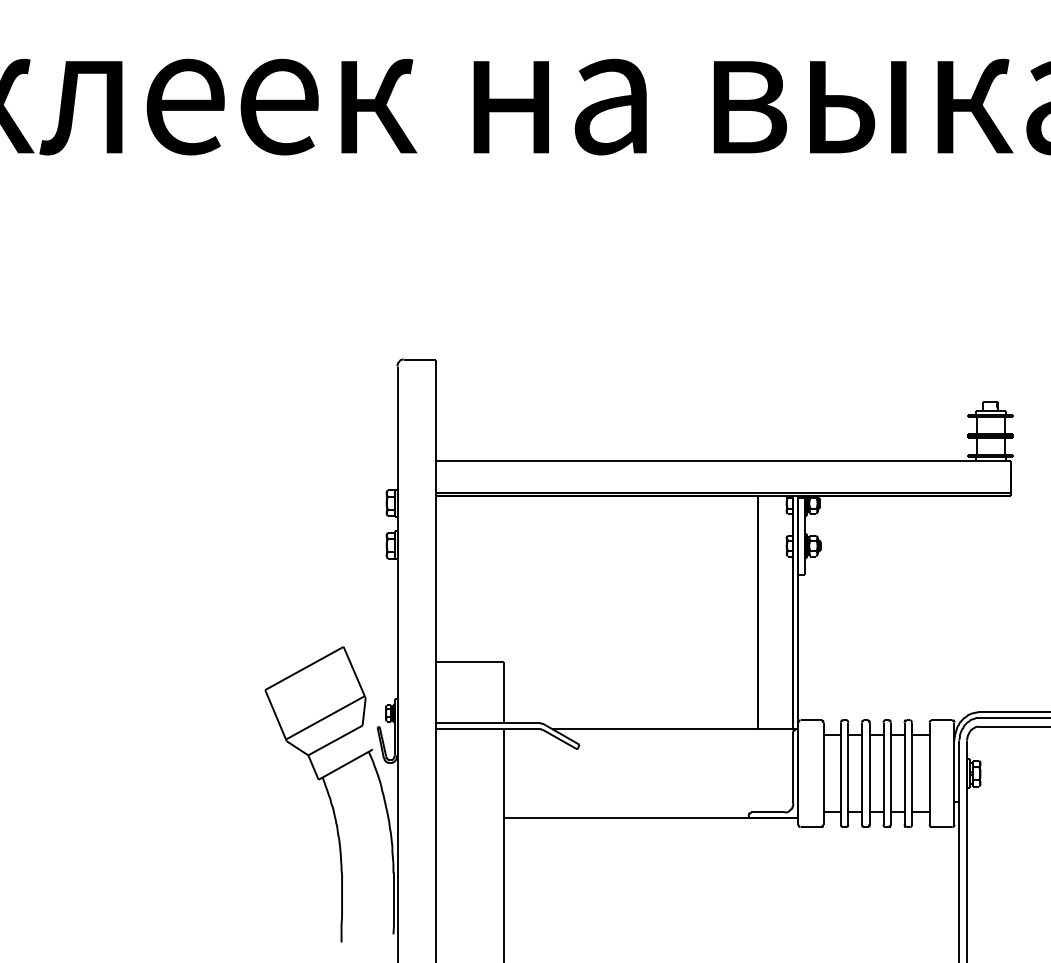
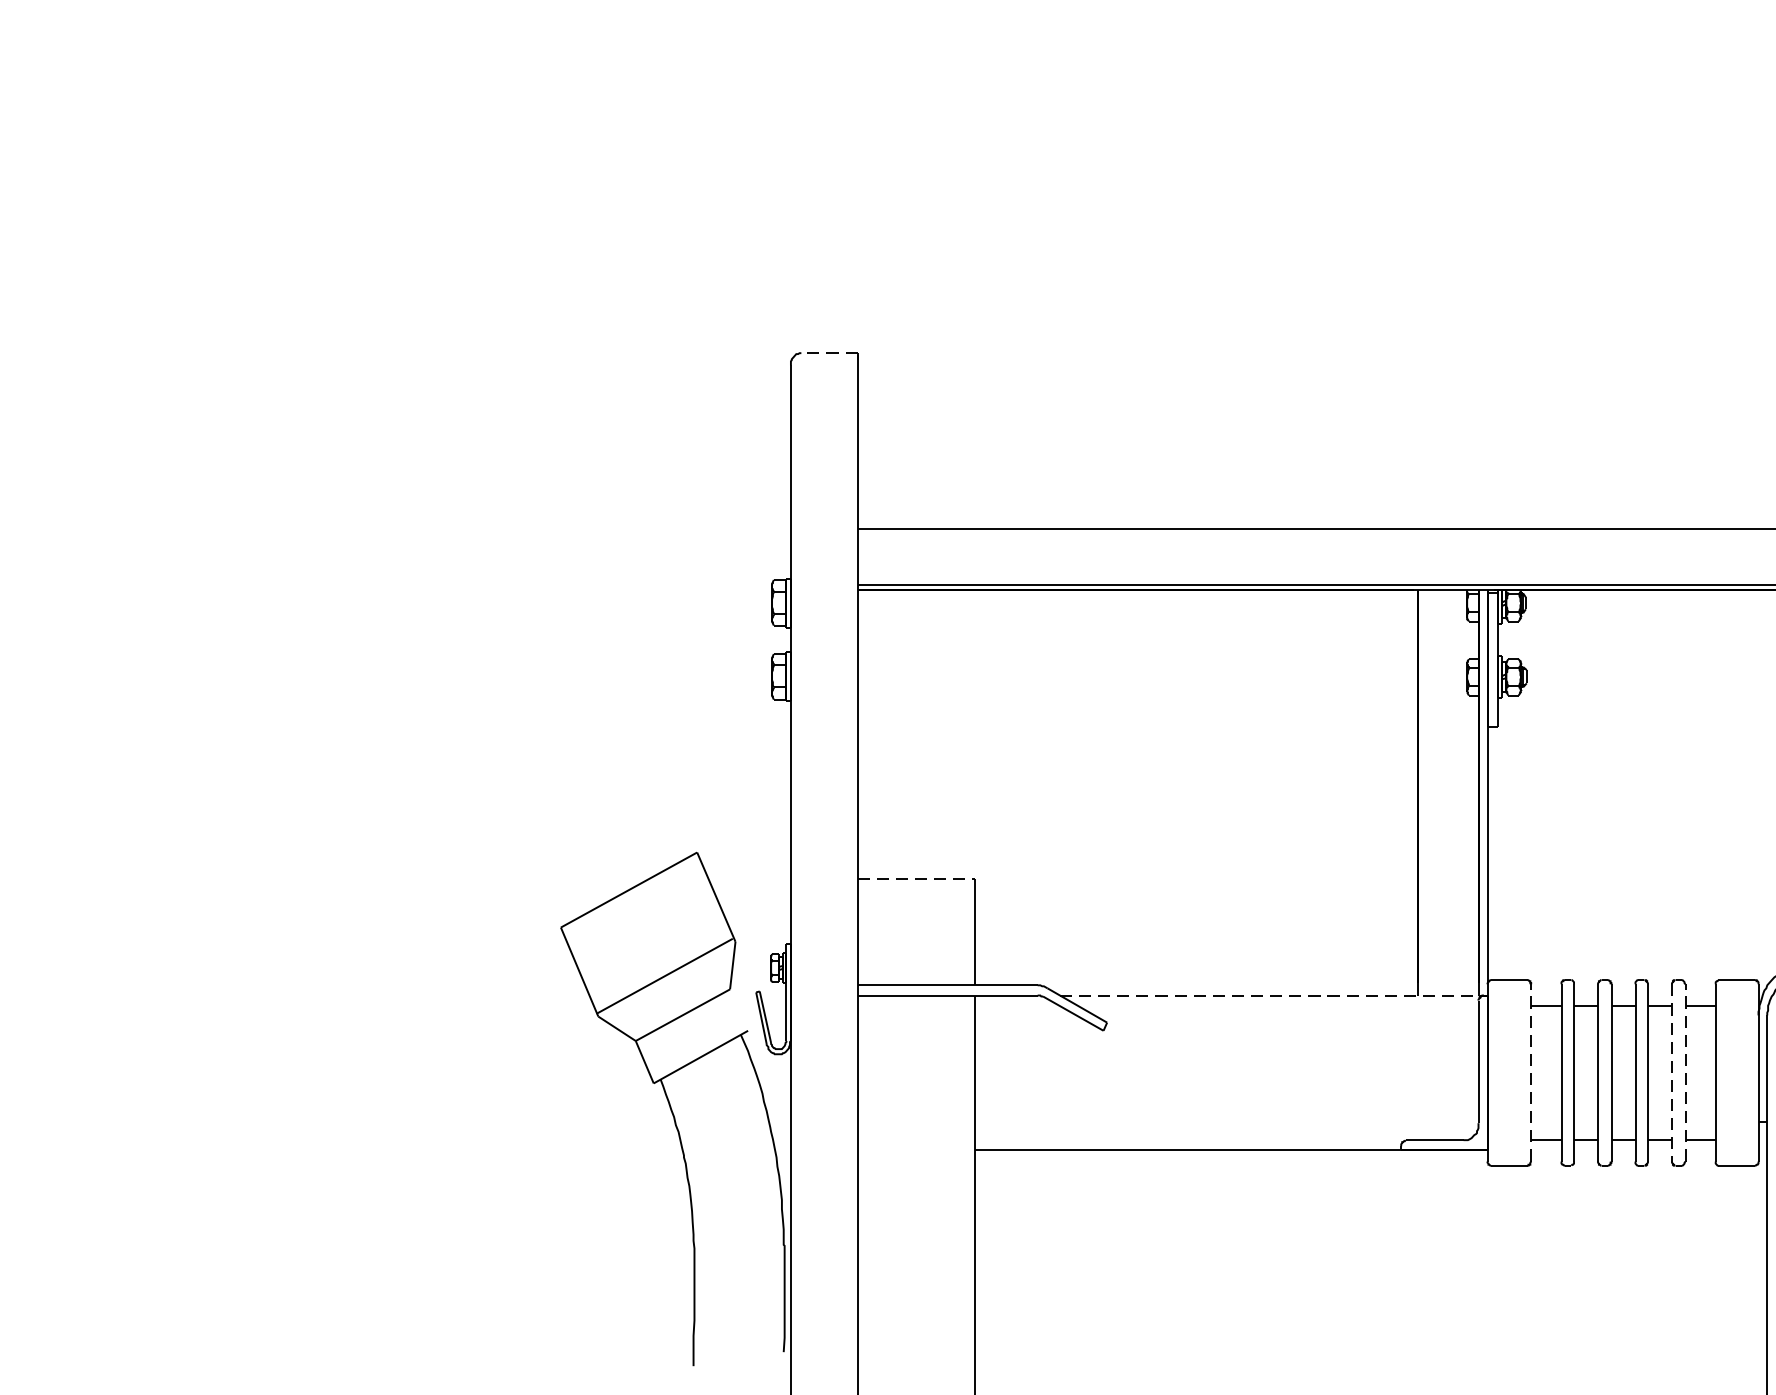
line: (419, 359) -> (829, 353), solid -> dashed
line: (469, 662) -> (915, 879), solid -> dashed
line: (675, 729) -> (1273, 996), solid -> dashed
line: (823, 773) -> (1531, 1072), solid -> dashed
line: (912, 773) -> (1685, 1072), solid -> dashed
line: (904, 774) -> (1671, 1074), solid -> dashed

